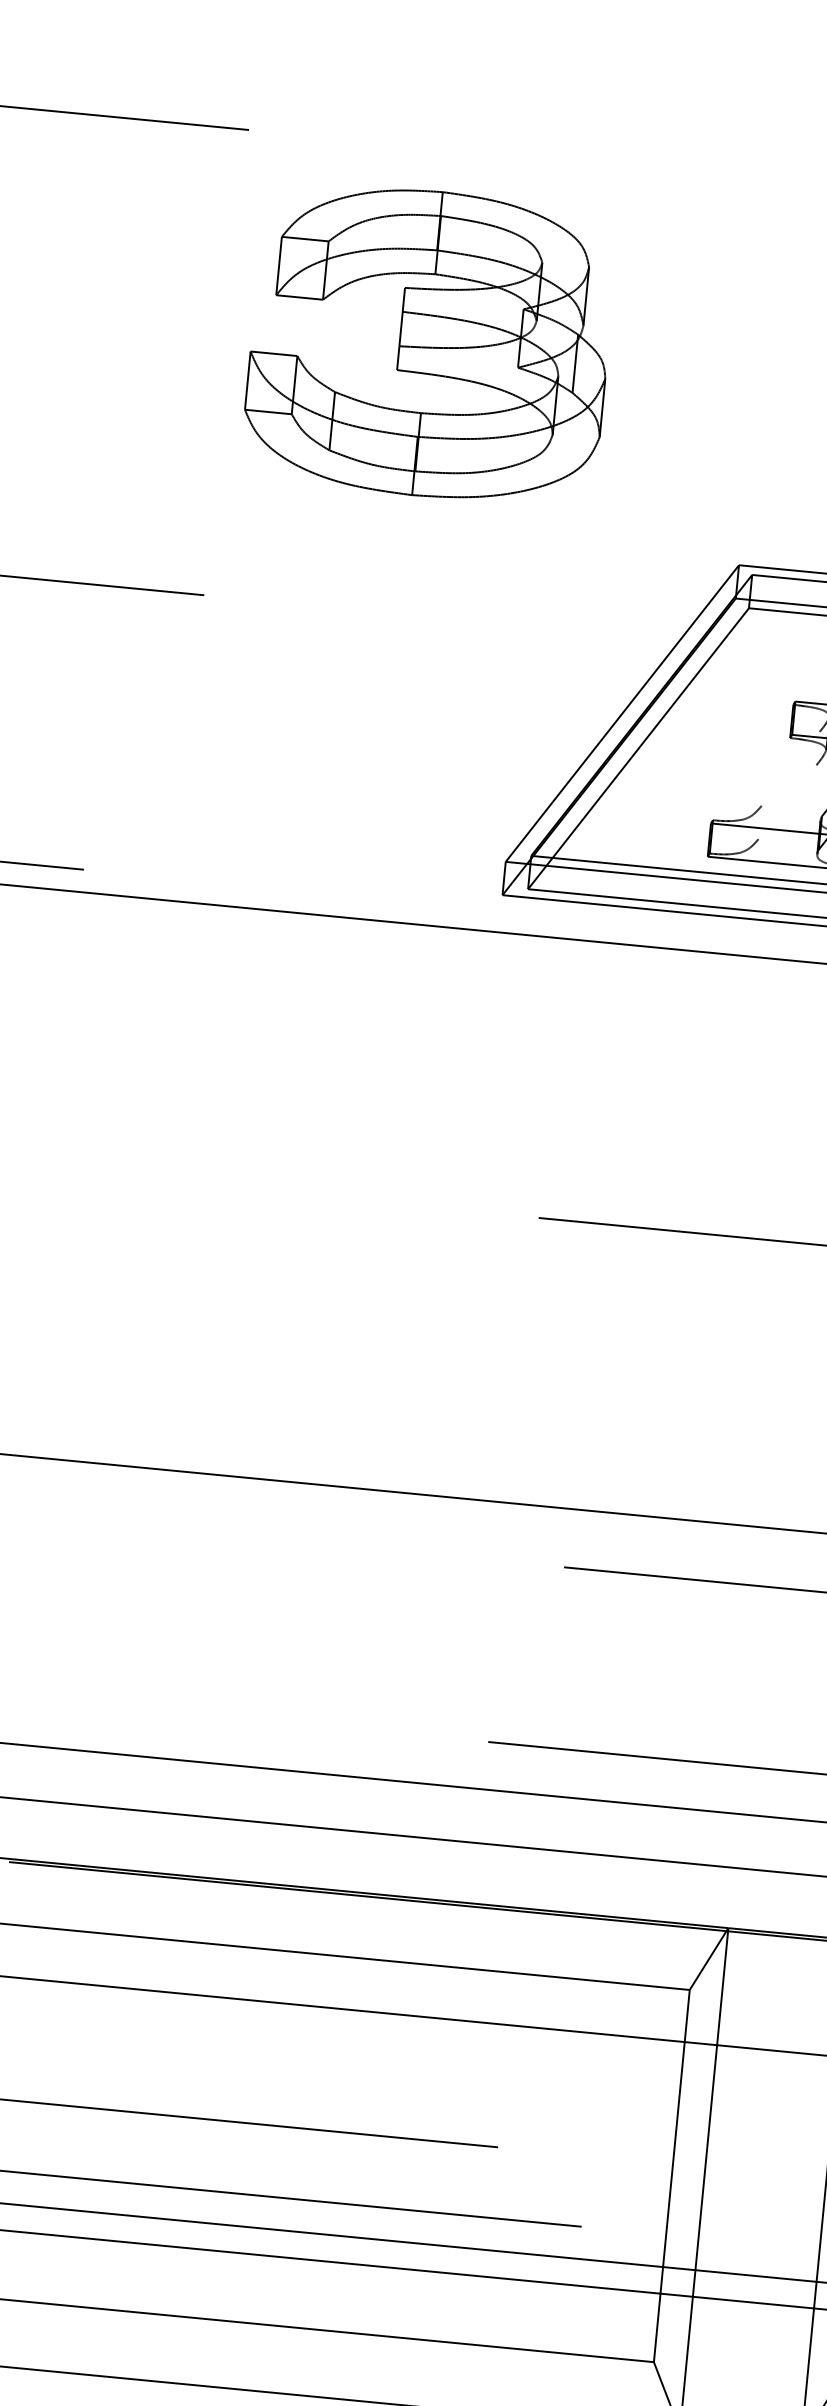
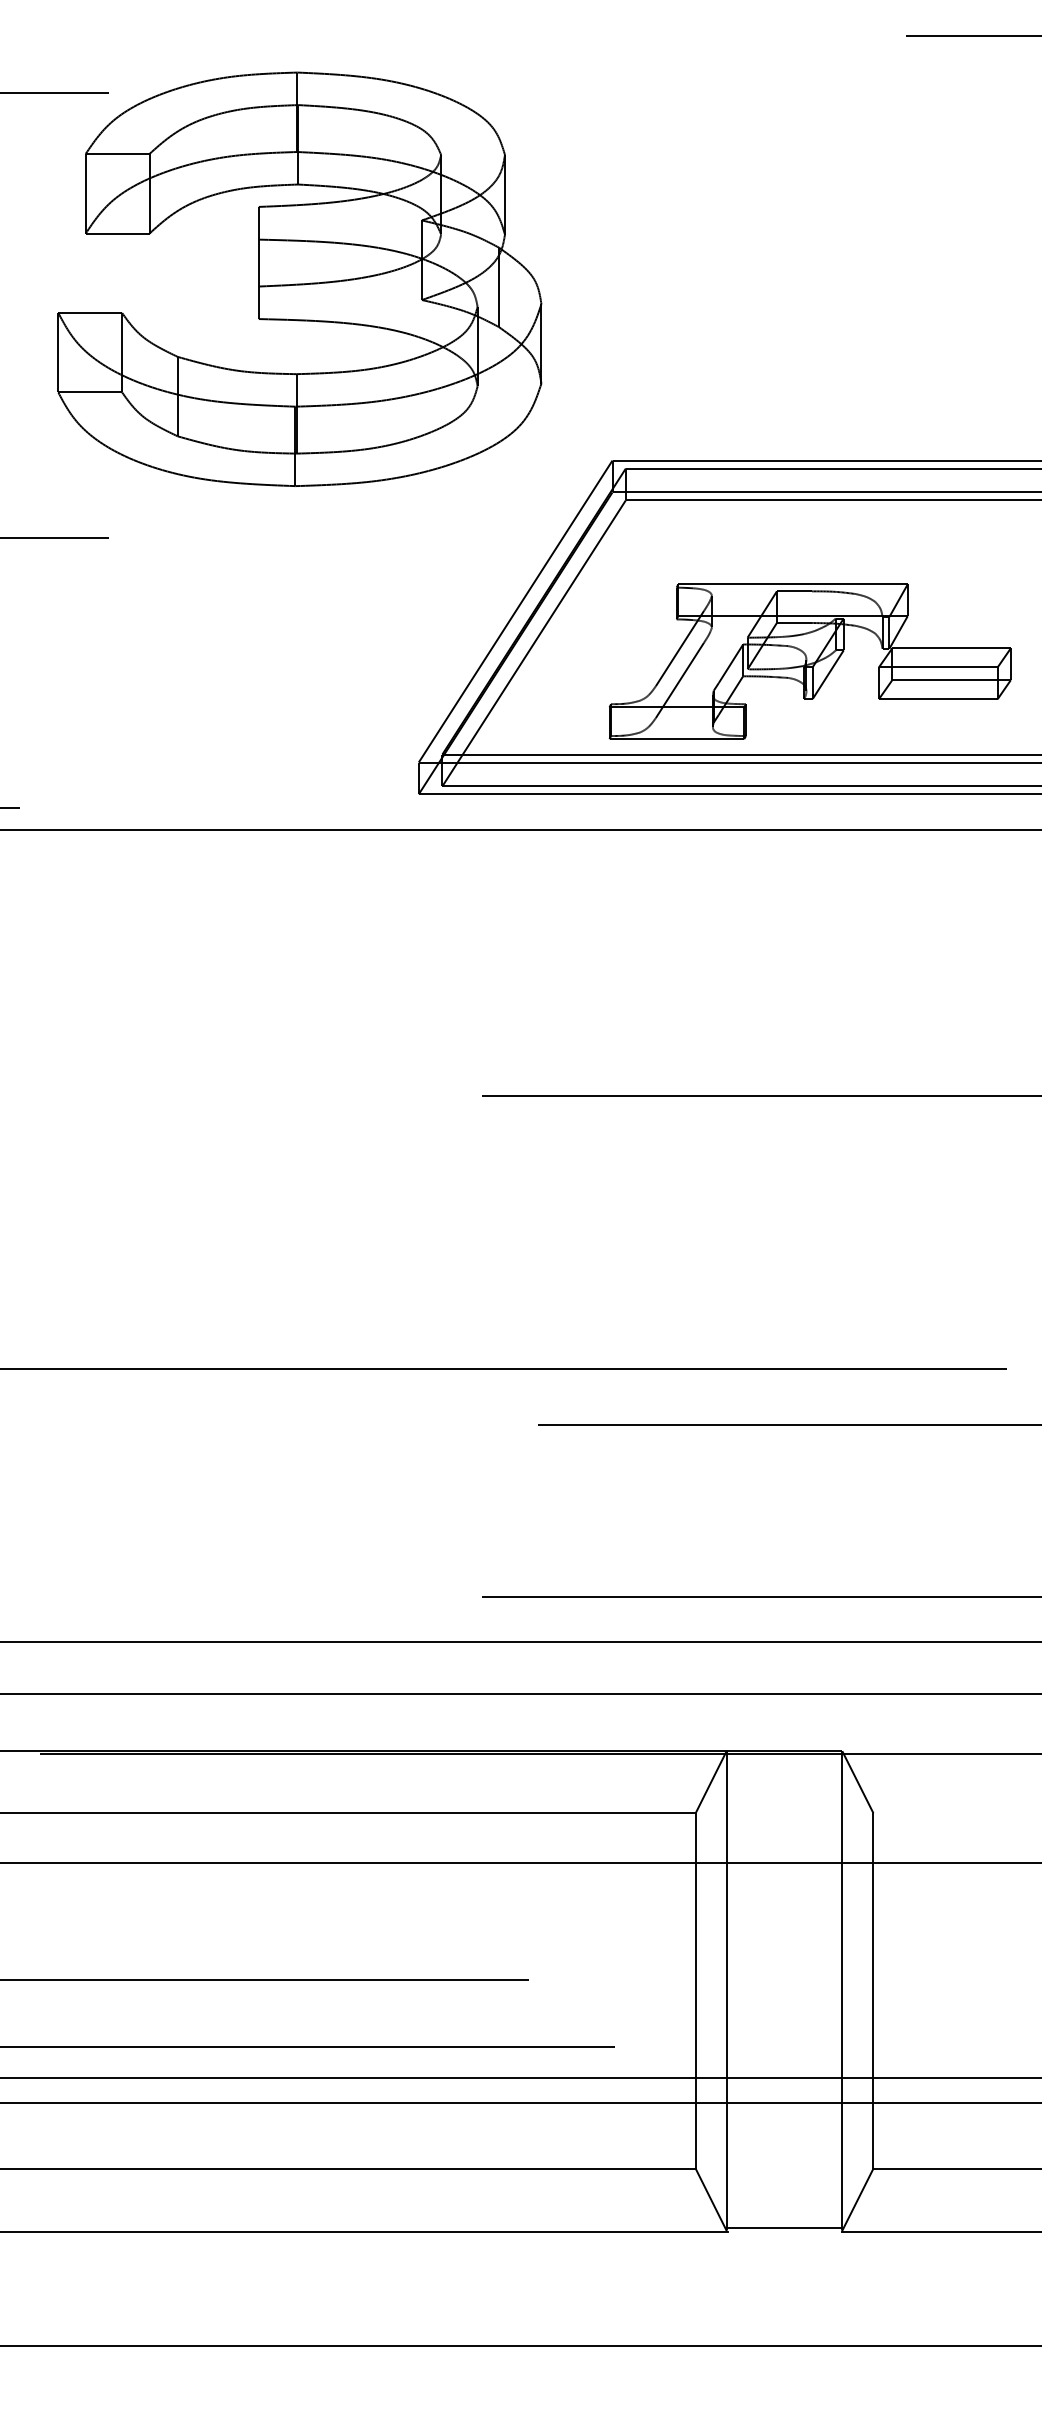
part: (429, 343) -> (299, 278), size x1.43
line: (790, 768) -> (679, 648), added
line: (786, 802) -> (679, 680), added

